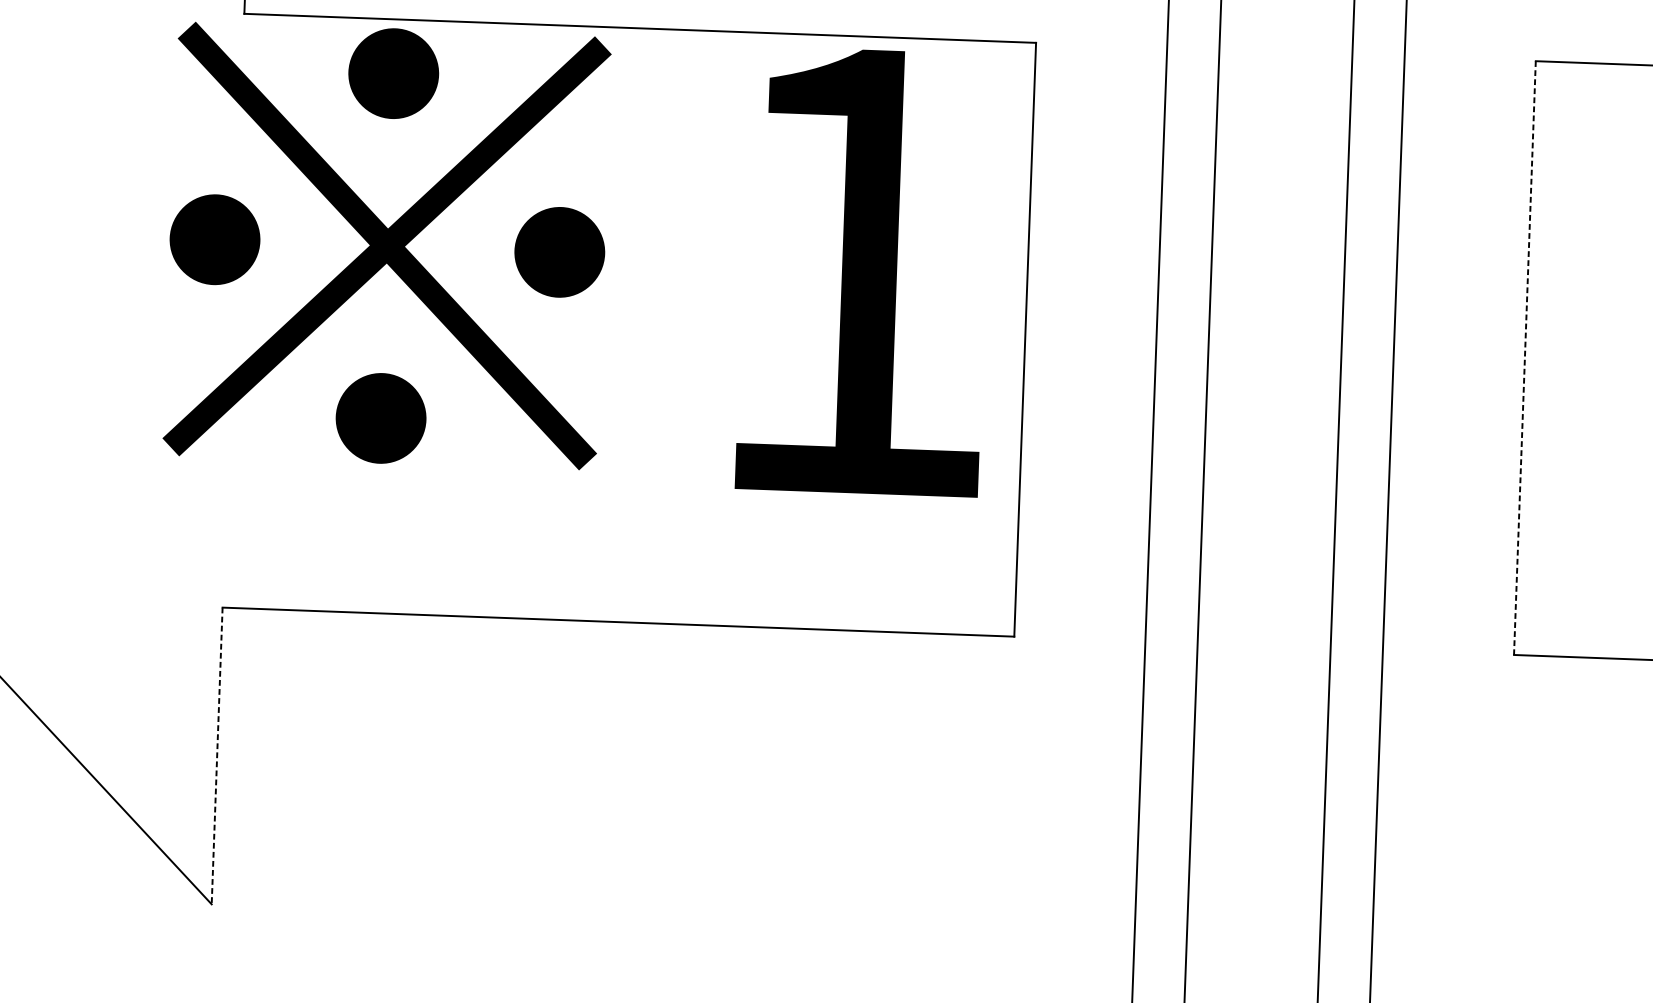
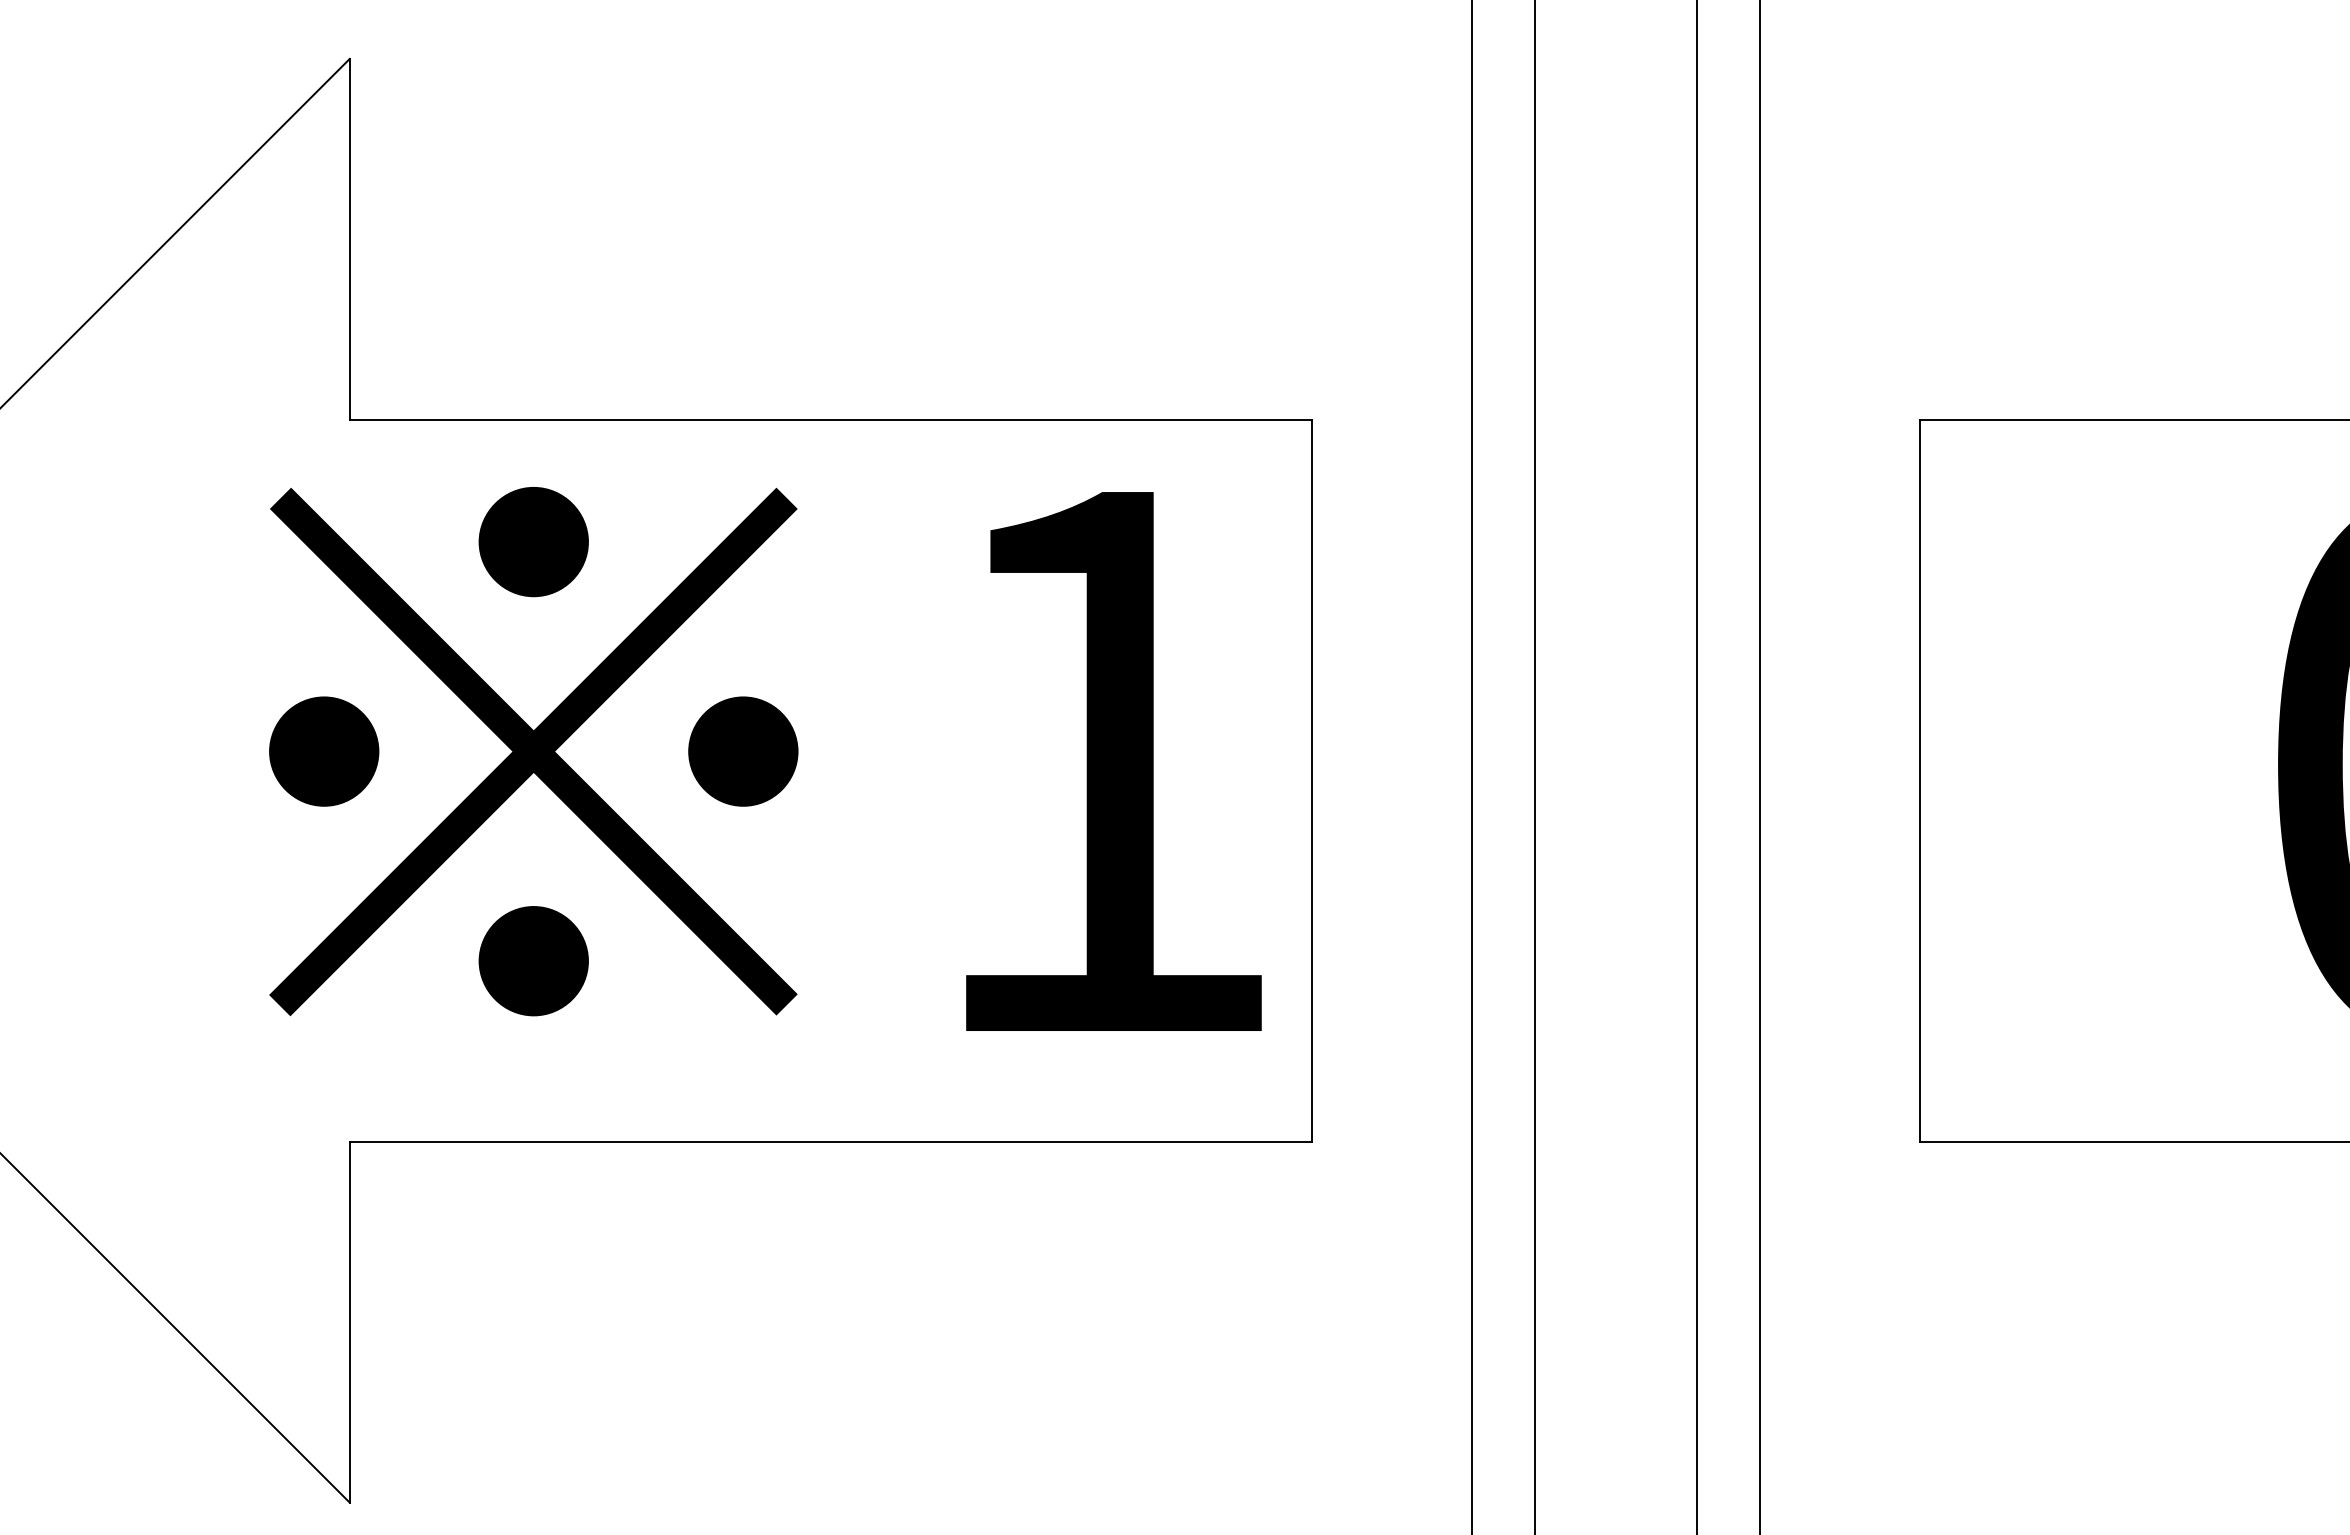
text: (577, 258) -> (765, 758), moved
line: (1524, 357) -> (1919, 780), dashed -> solid
line: (216, 756) -> (349, 1322), dashed -> solid

